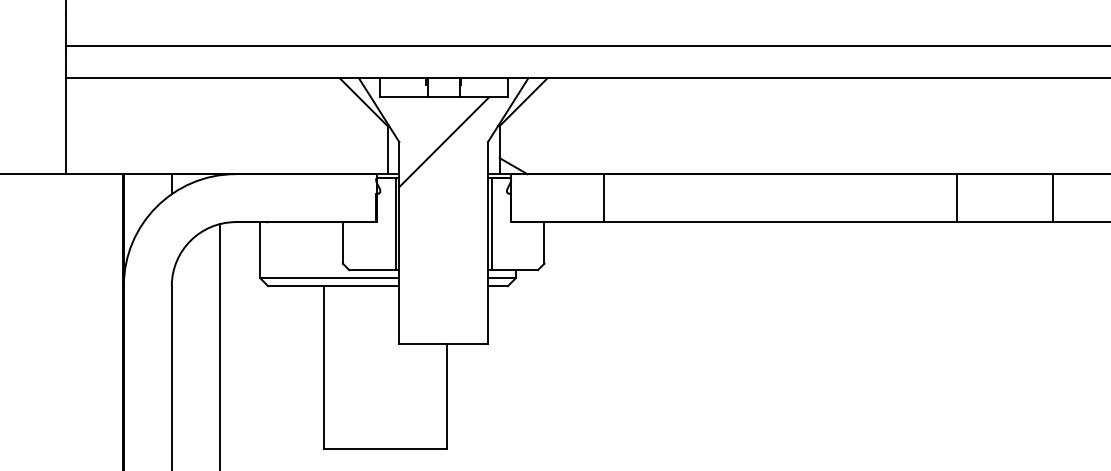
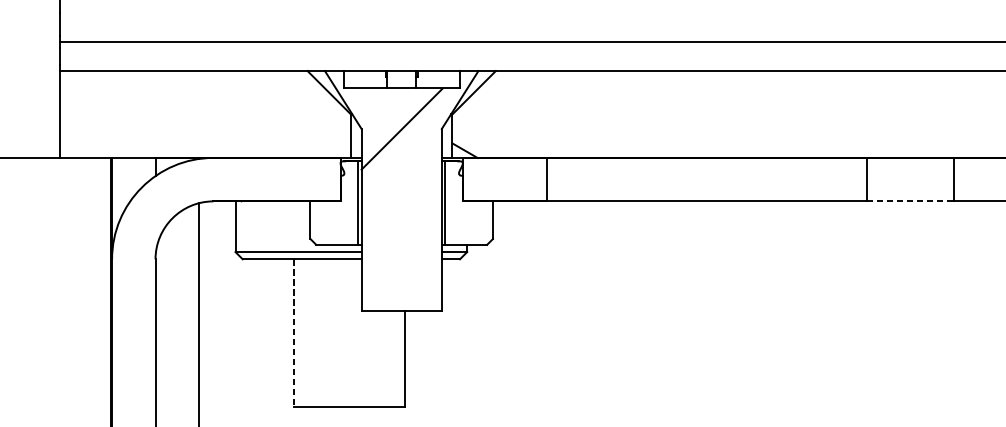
line: (1005, 222) -> (910, 201), solid -> dashed
line: (324, 367) -> (293, 333), solid -> dashed

